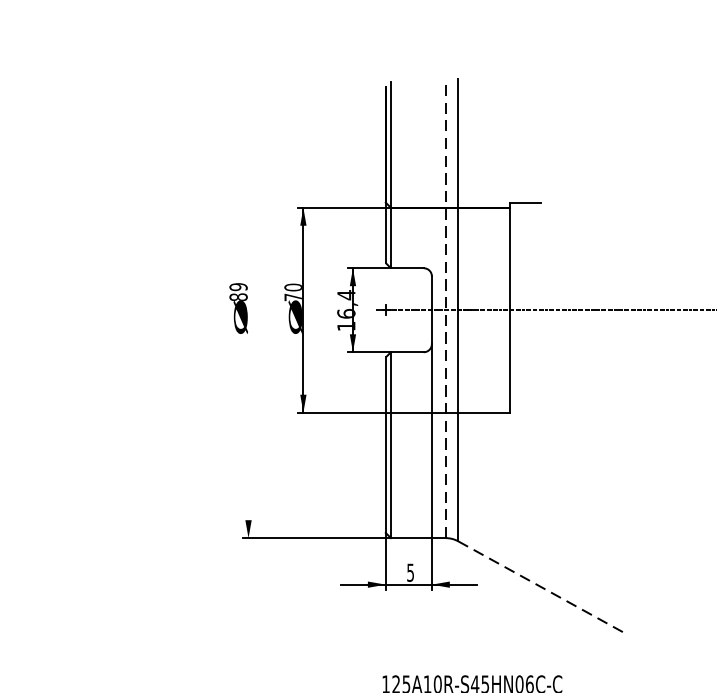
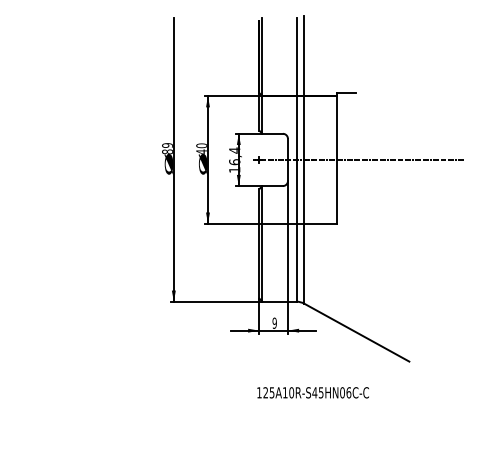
text: (292, 296) -> (201, 151), 70 -> 40
line: (247, 309) -> (173, 159), added
line: (445, 309) -> (296, 159), dashed -> solid
text: (410, 571) -> (274, 322), 5 -> 9
line: (542, 587) -> (356, 332), dashed -> solid

